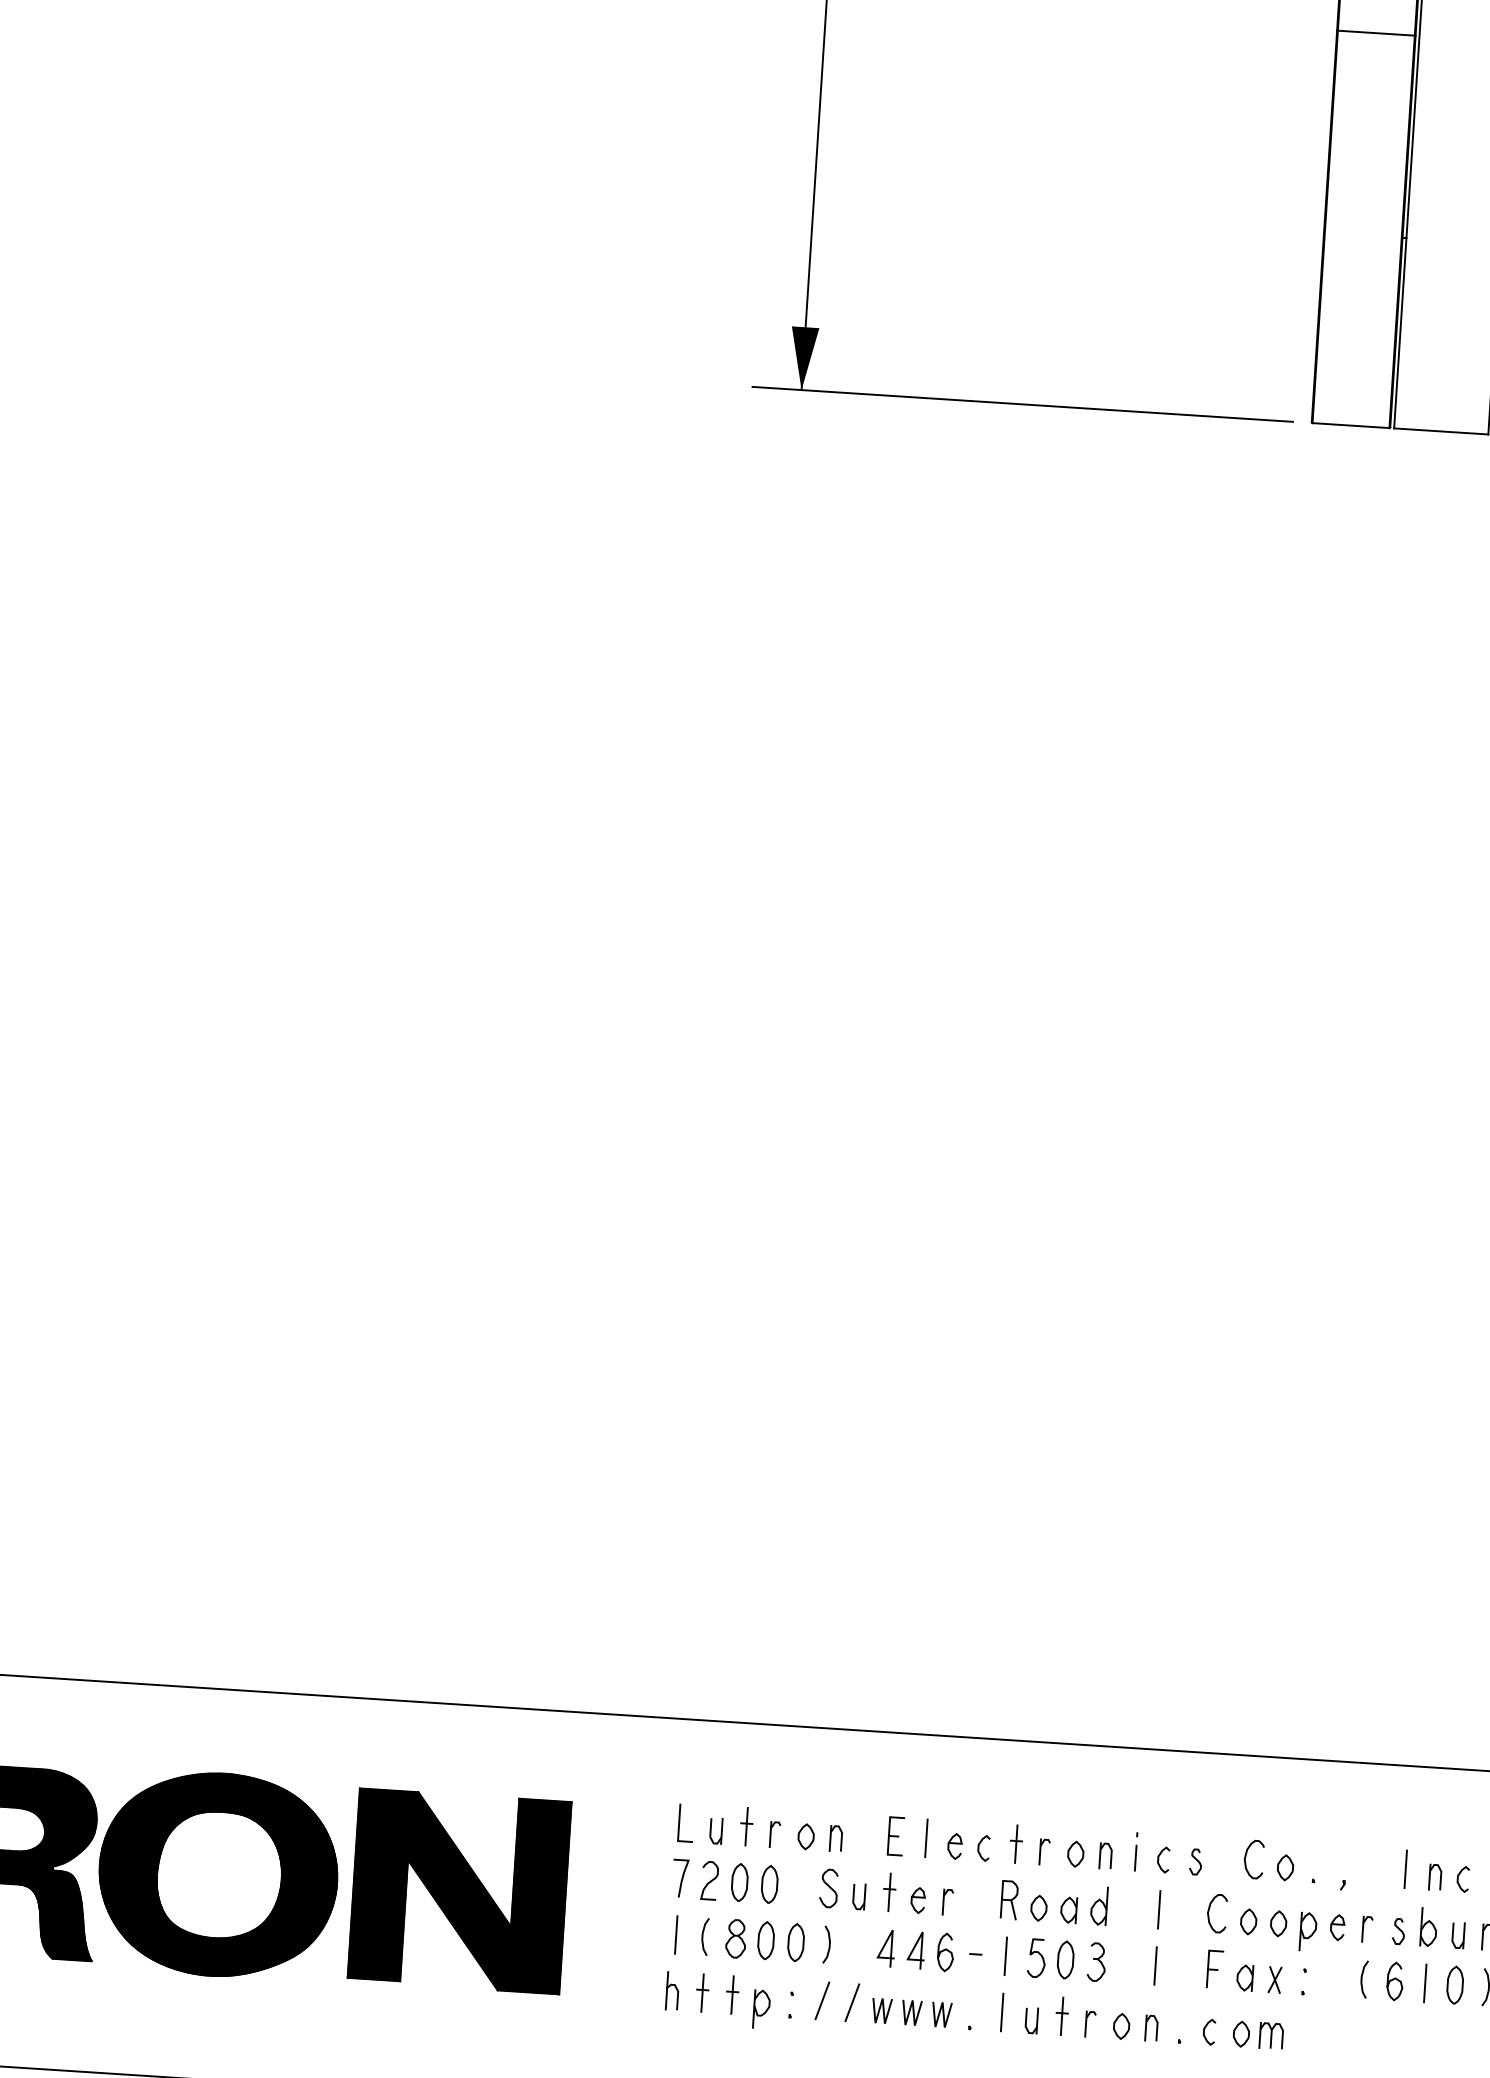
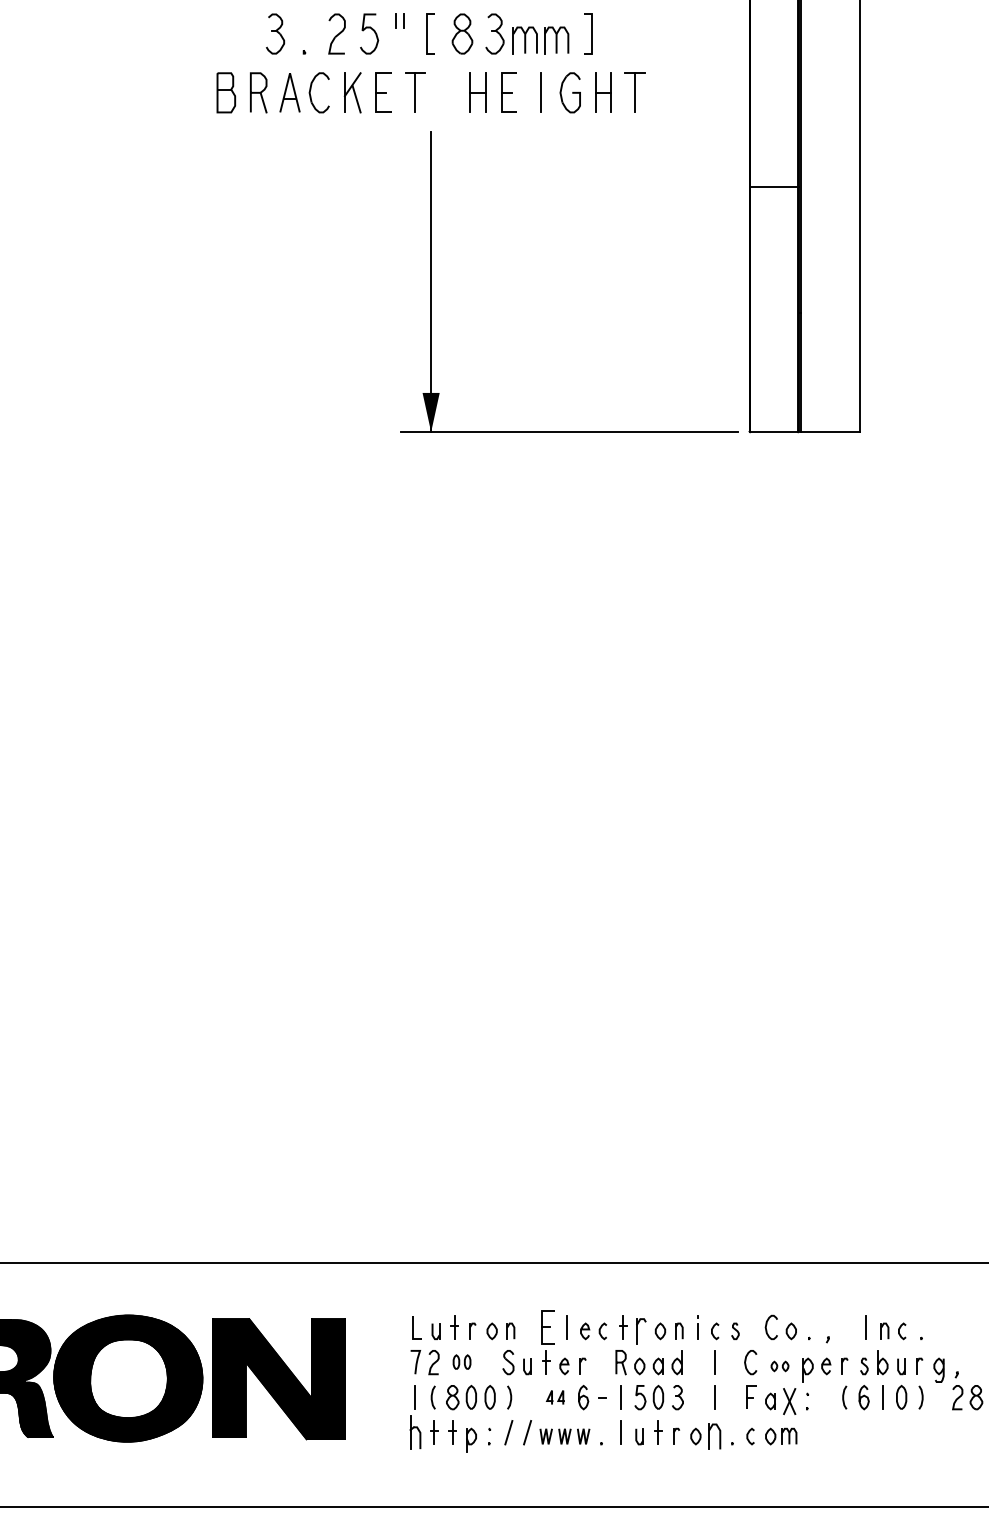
part: (895, 1836) -> (547, 1327), size x1.4
part: (1043, 1850) -> (640, 1330), size x1.6
part: (753, 1881) -> (461, 1361), size x0.6
part: (1262, 1922) -> (779, 1366), size x0.6
part: (900, 1949) -> (555, 1397), size x0.6
part: (1273, 1979) -> (788, 1401), size x1.6
part: (671, 1990) -> (414, 1432), size x1.4
part: (1151, 2026) -> (714, 1435), size x1.6

